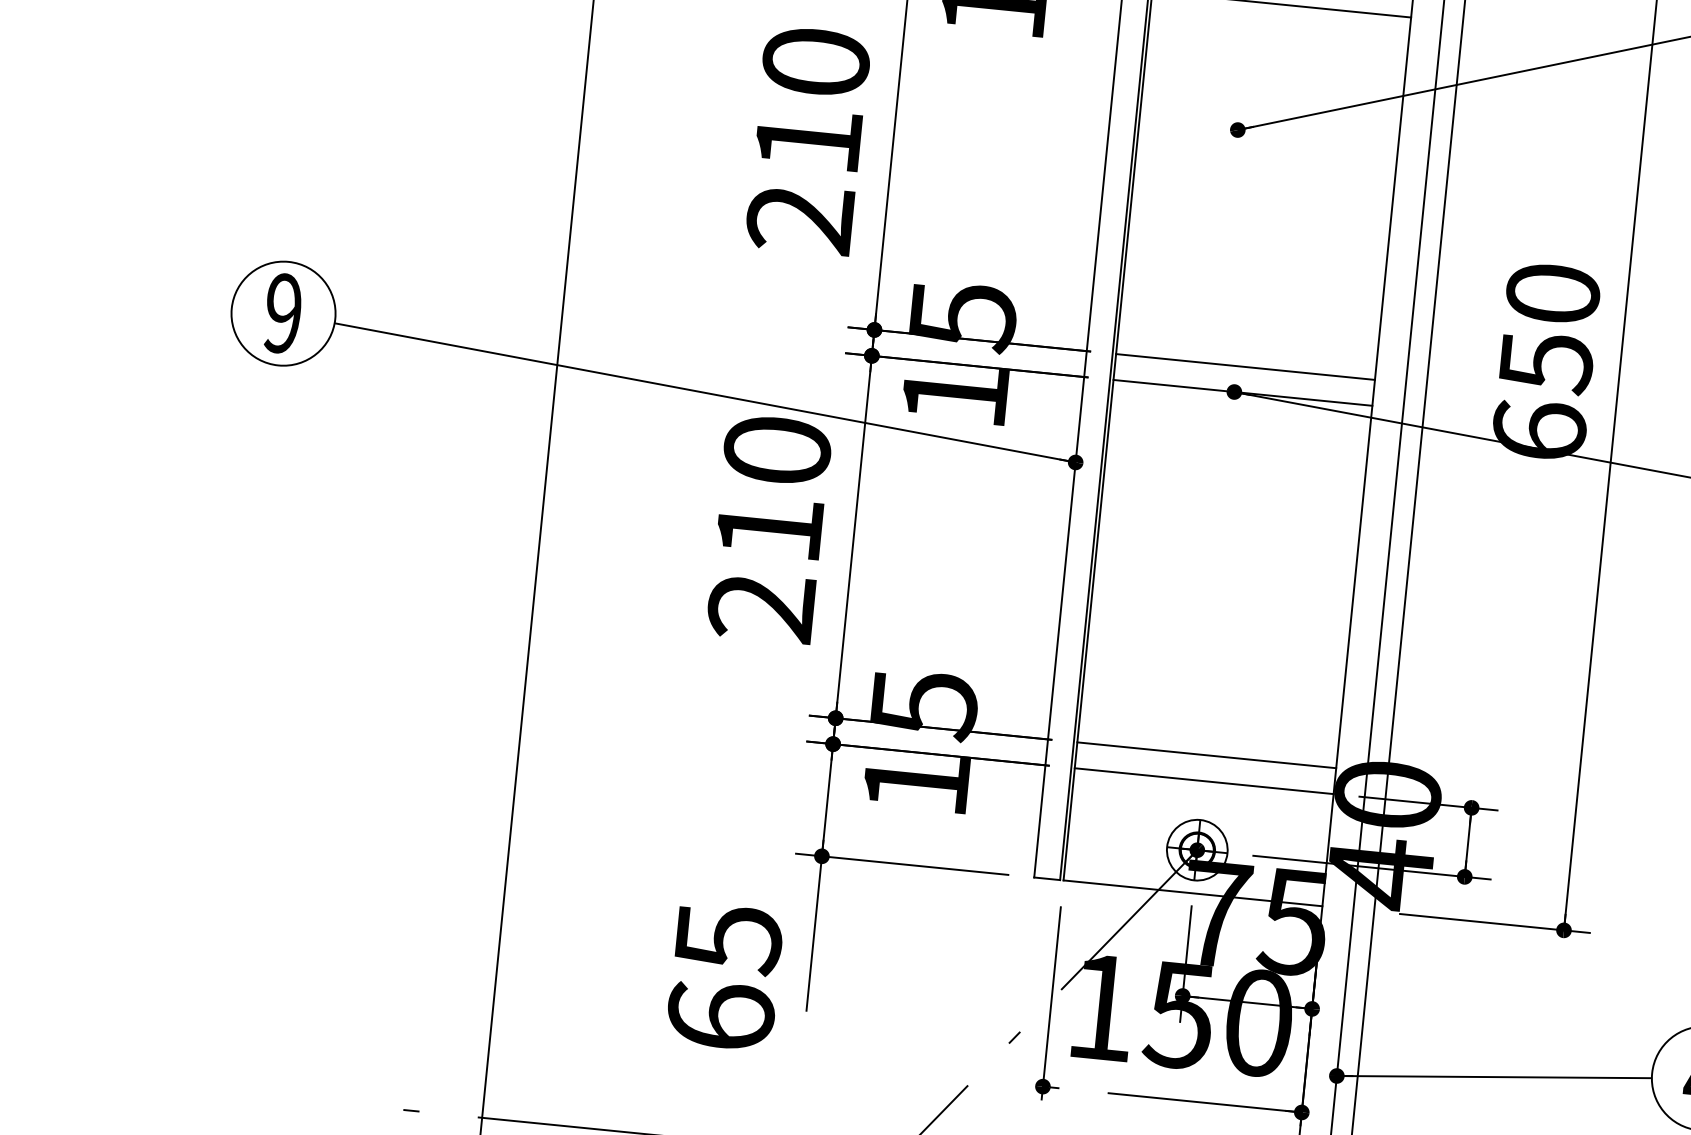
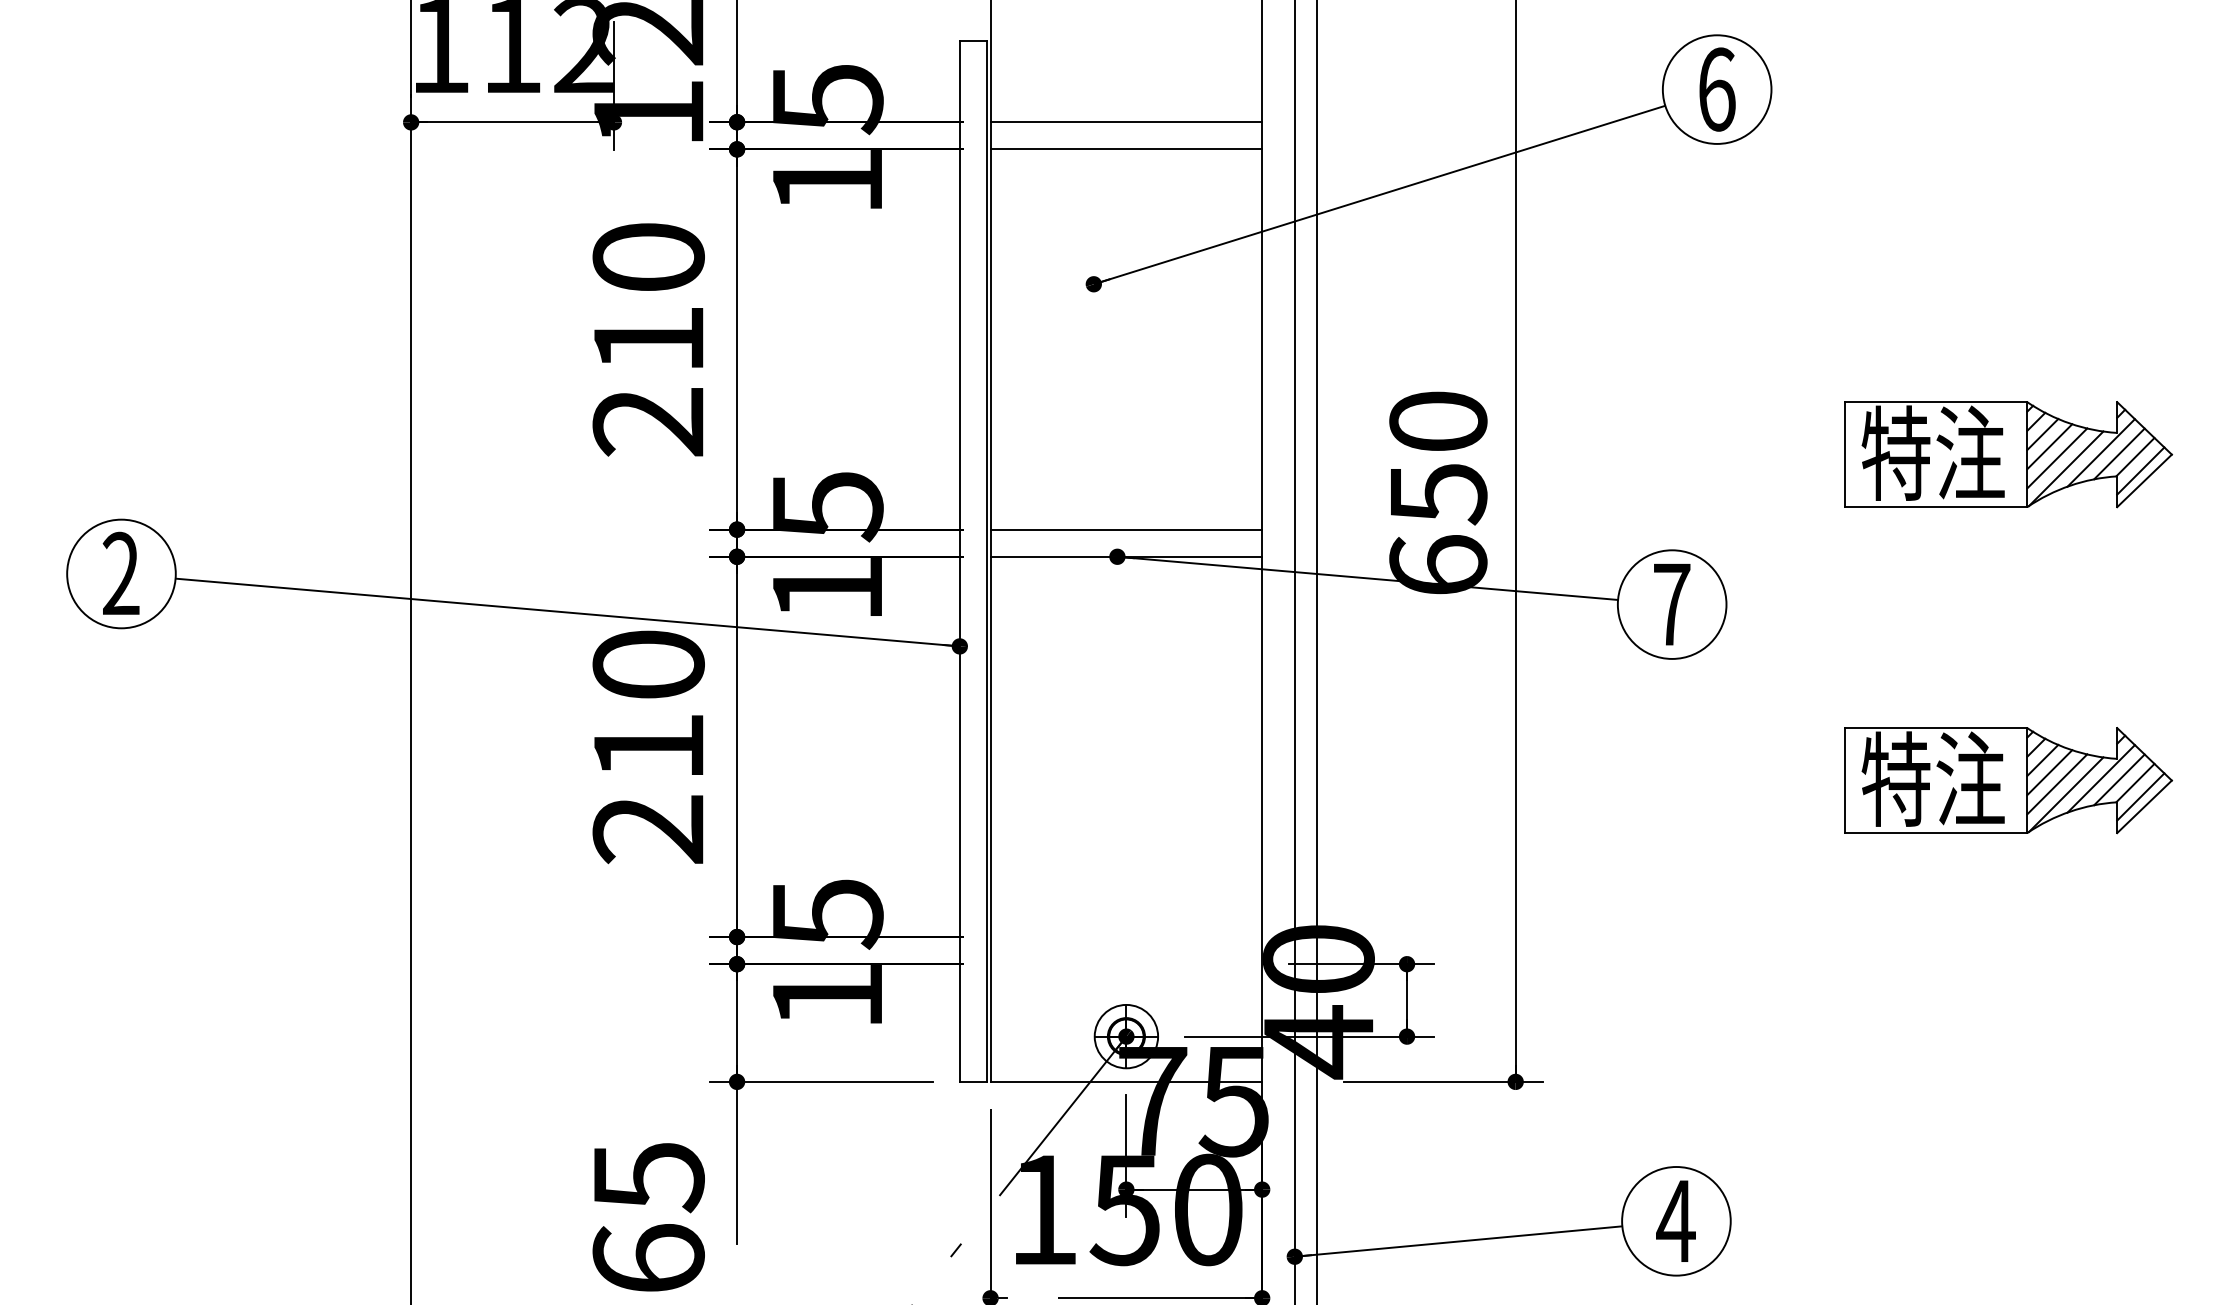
text: (282, 314) -> (120, 574), 9 -> 2
line: (1206, 755) -> (1126, 937), removed
line: (1204, 781) -> (1126, 964), removed

